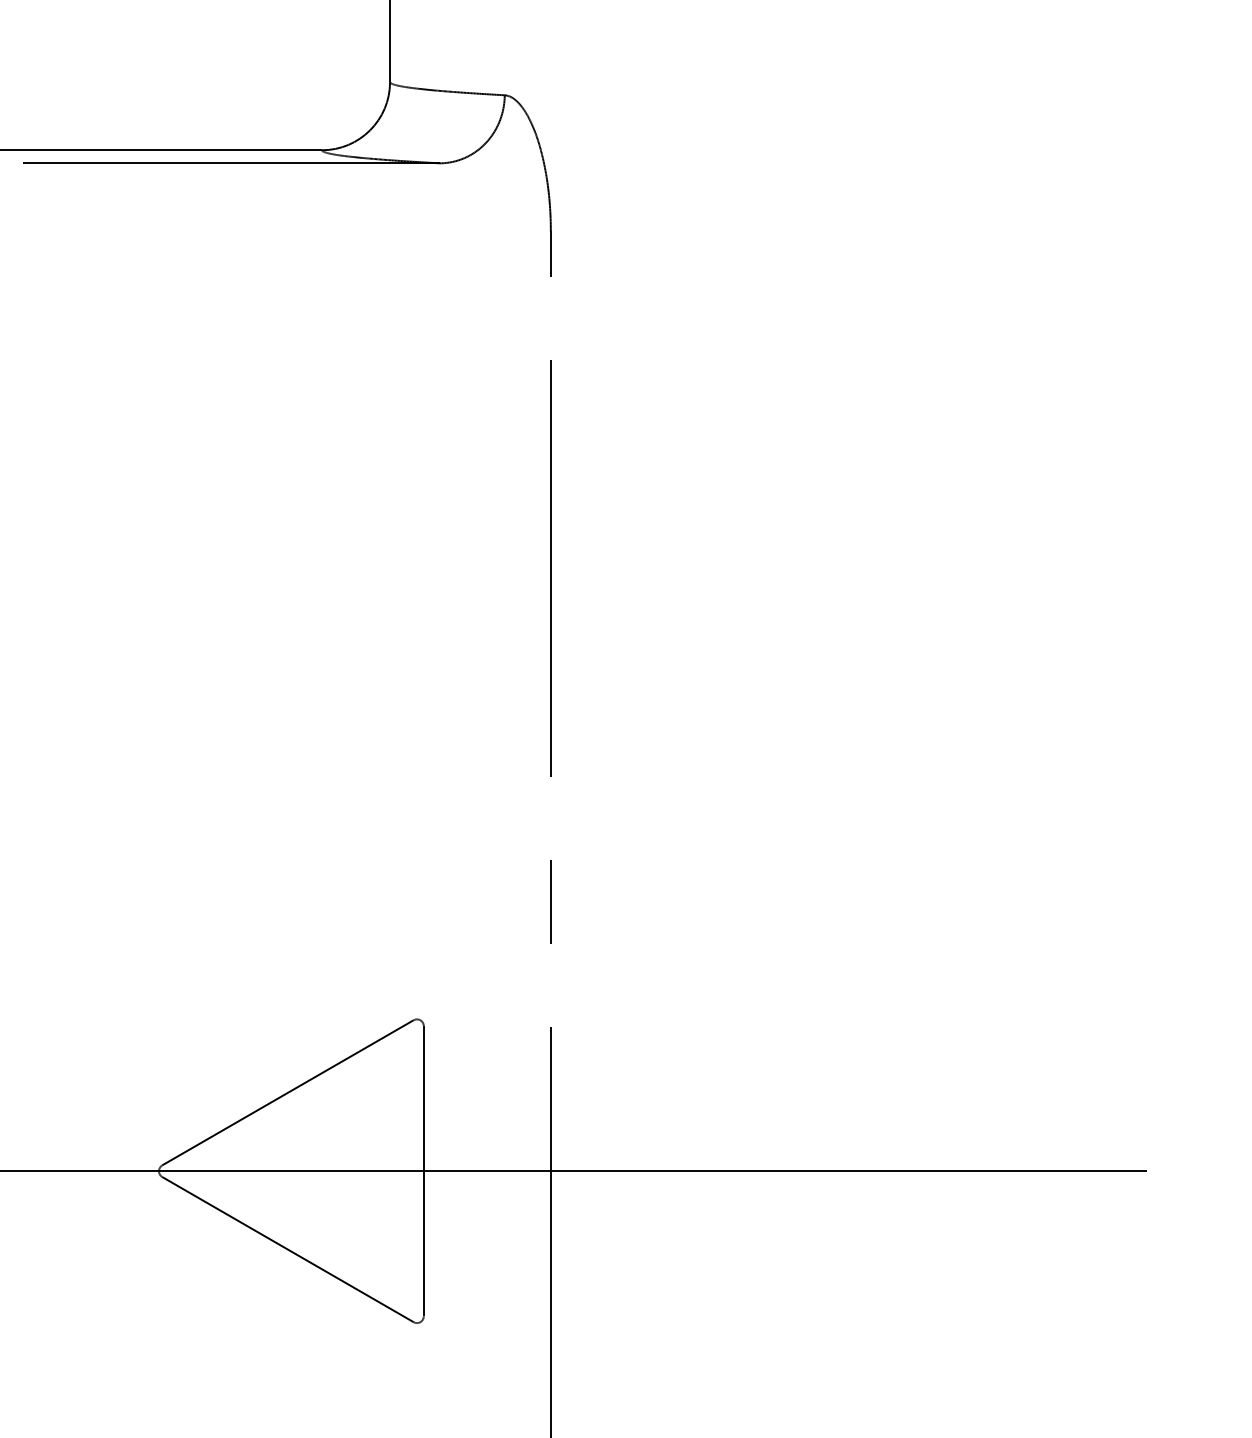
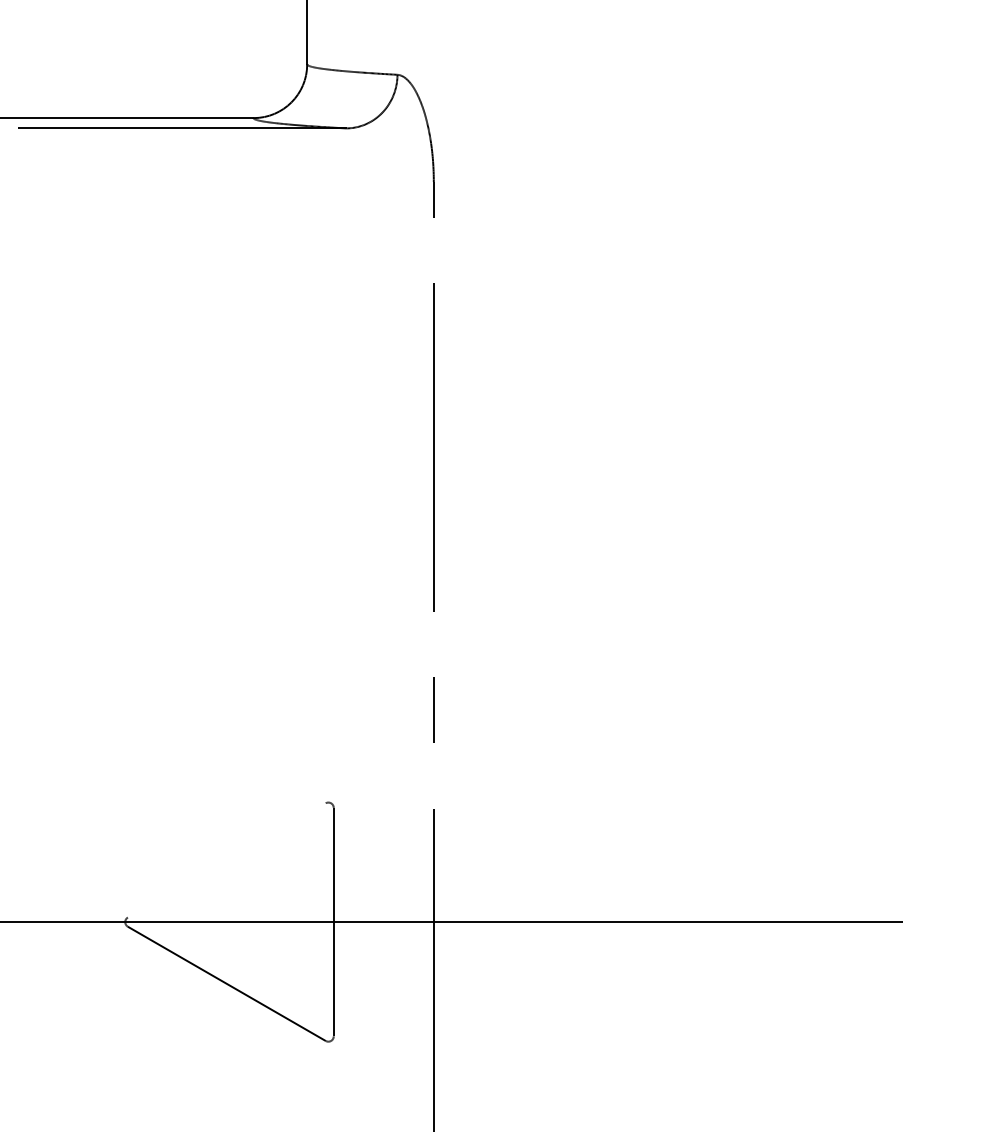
line: (287, 1092) -> (226, 860), removed

